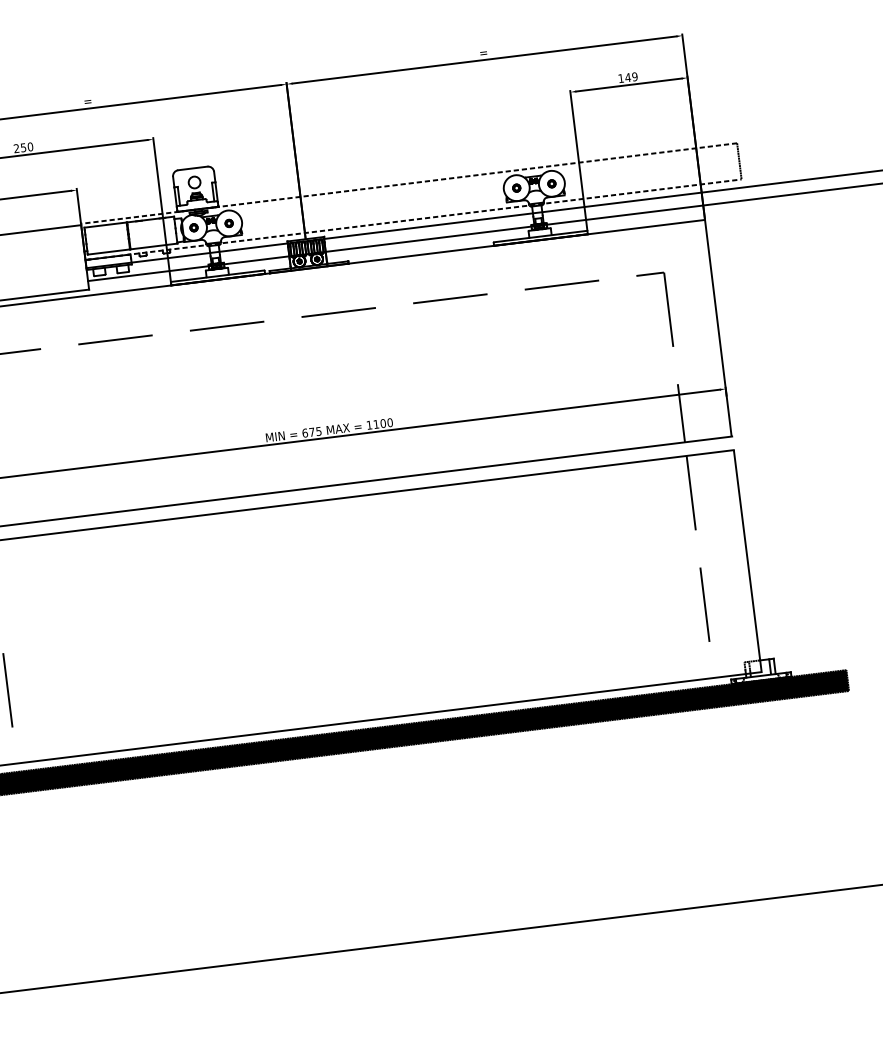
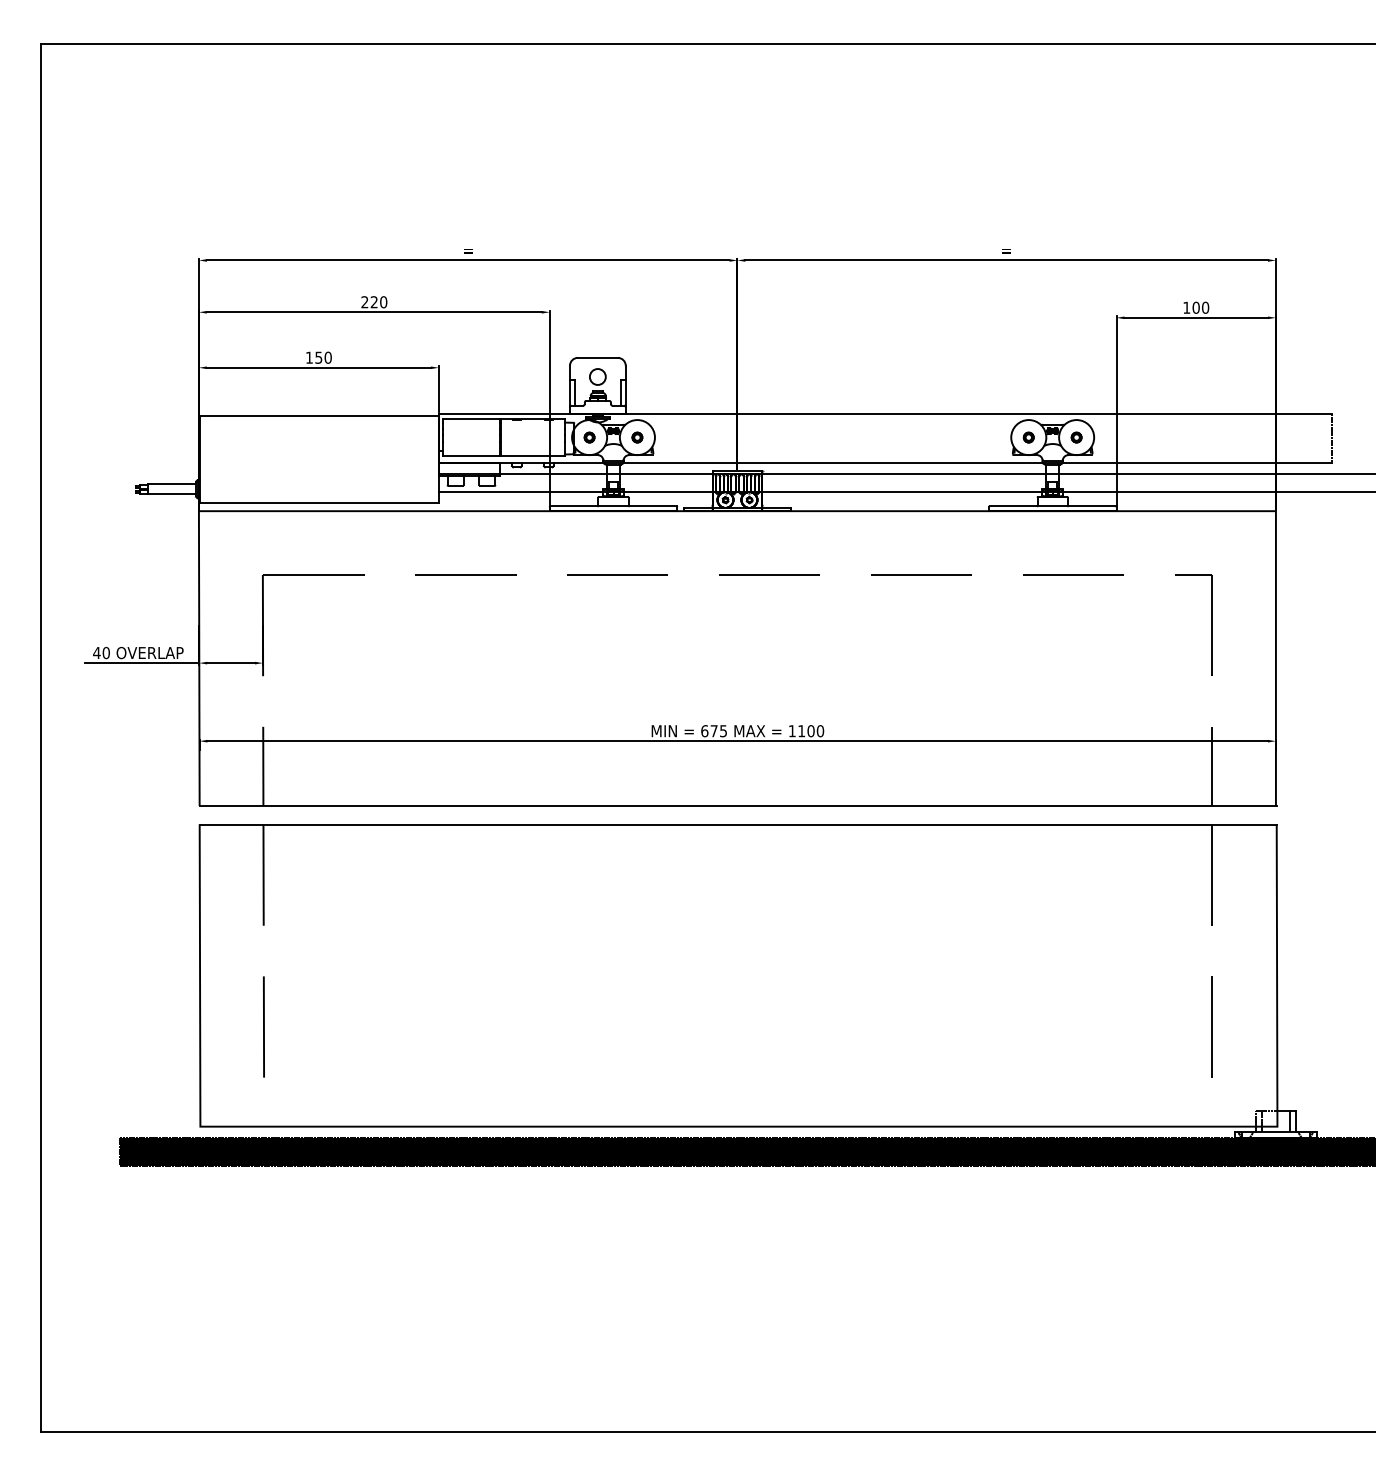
text: (631, 77) -> (1200, 307), 149 -> 100
text: (23, 148) -> (373, 302), 250 -> 220
line: (408, 183) -> (884, 413), dashed -> solid
line: (413, 219) -> (885, 462), dashed -> solid

